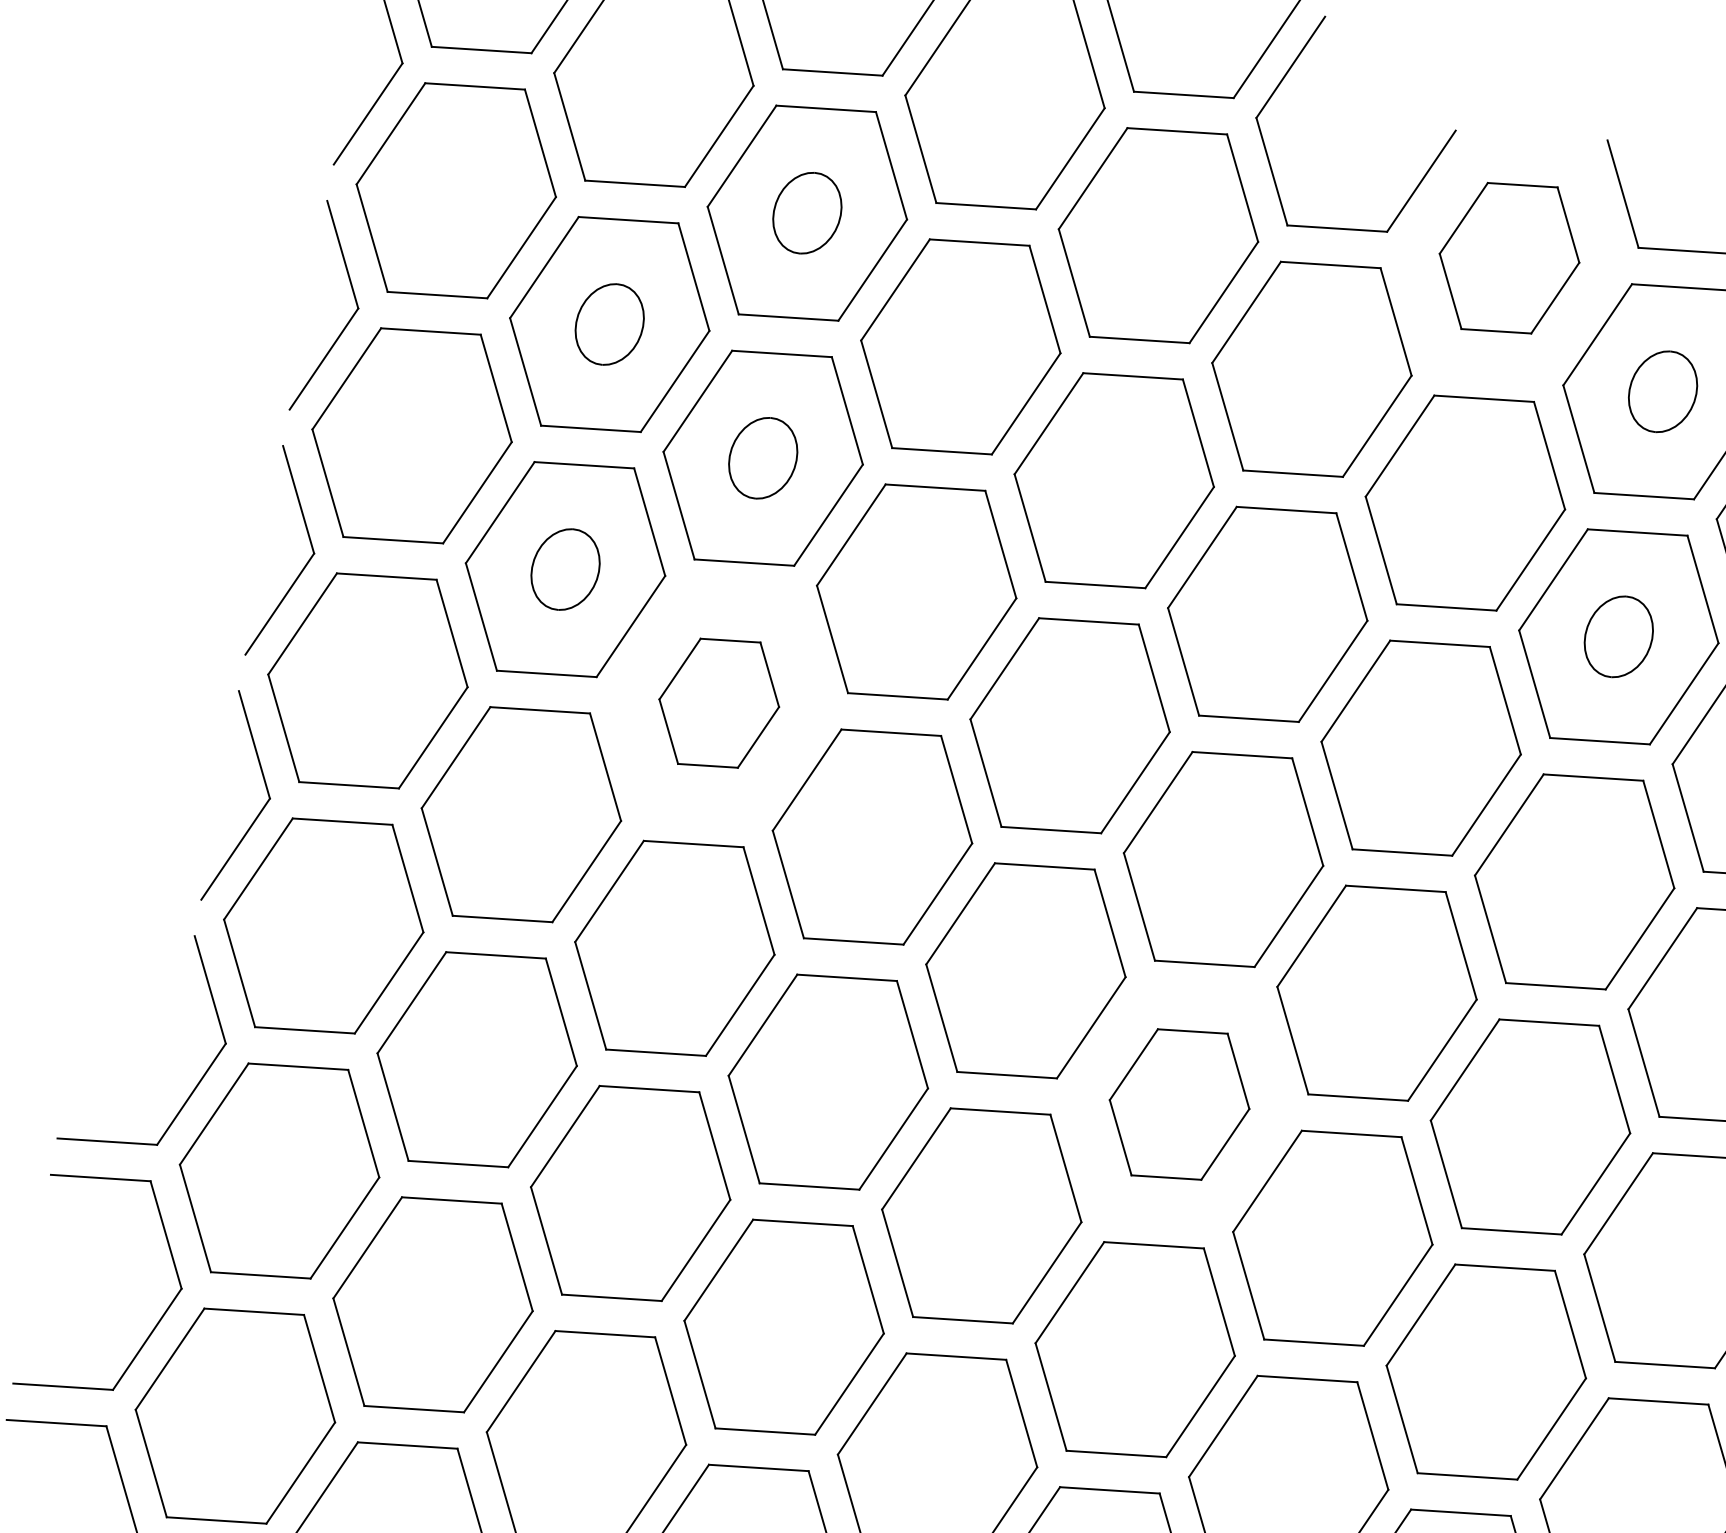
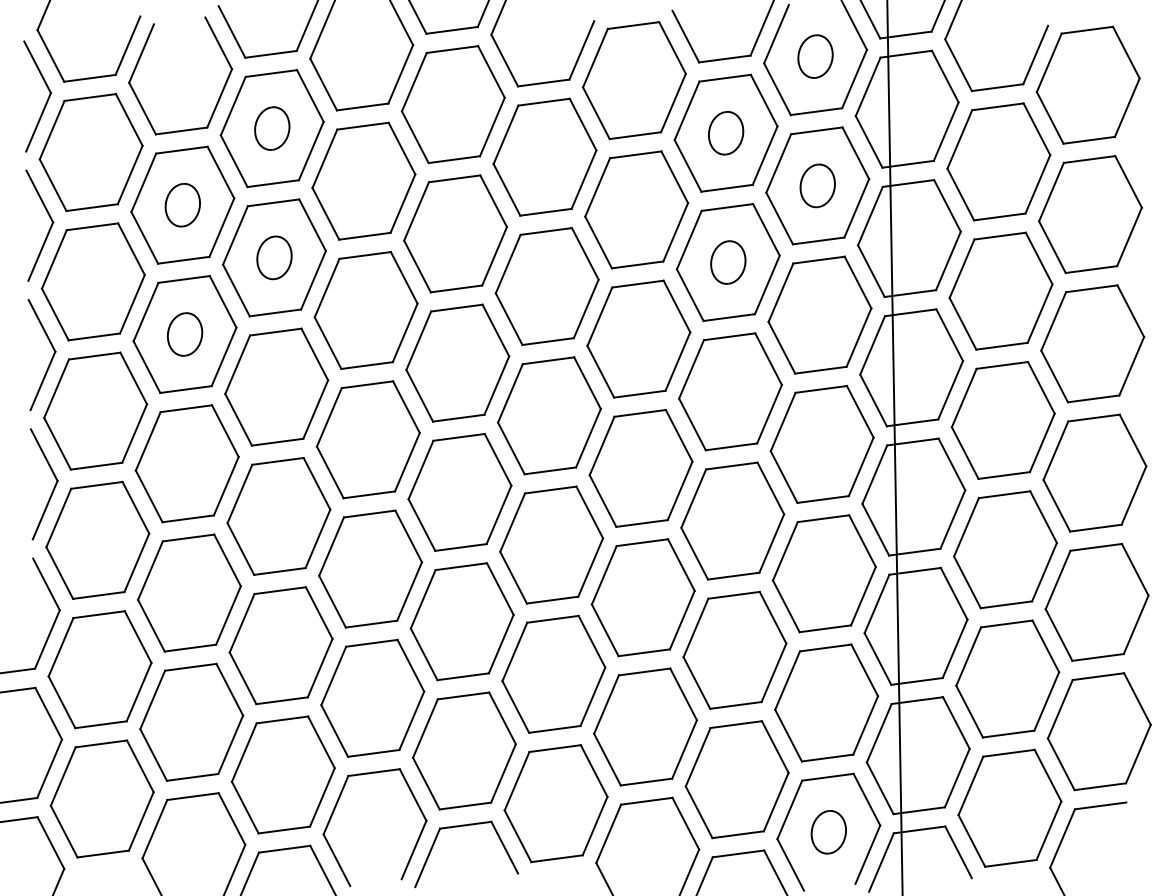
part: (1509, 257) -> (634, 80), size x1.43
part: (718, 702) -> (276, 386), size x1.67
part: (1179, 1103) -> (551, 544), size x1.43

